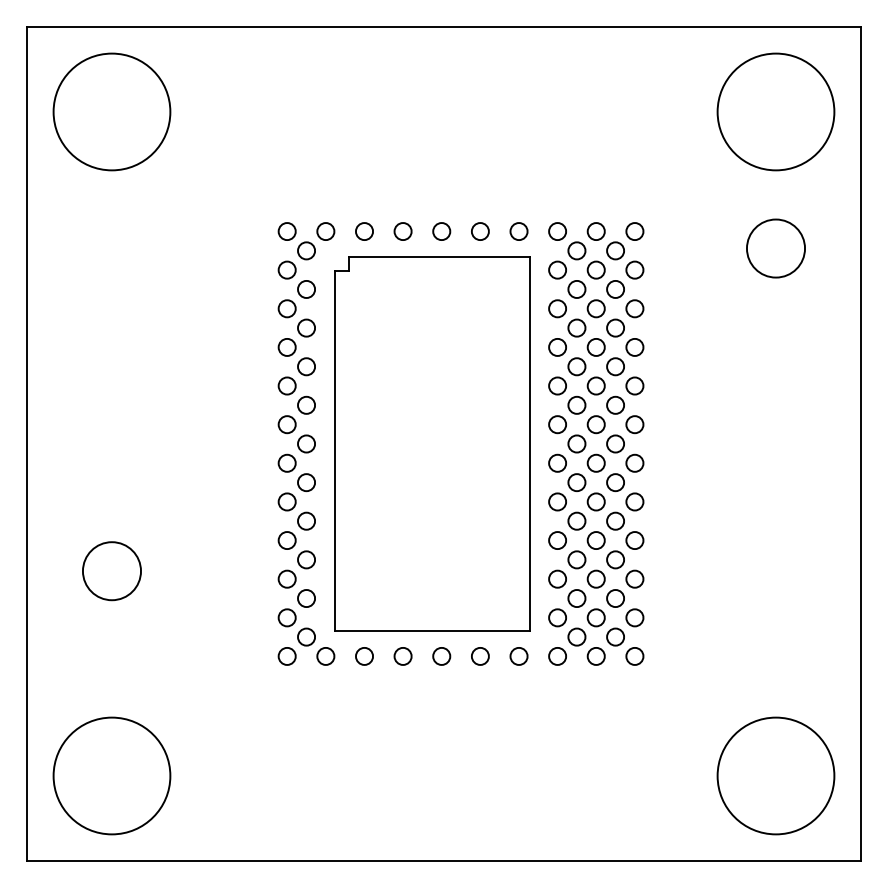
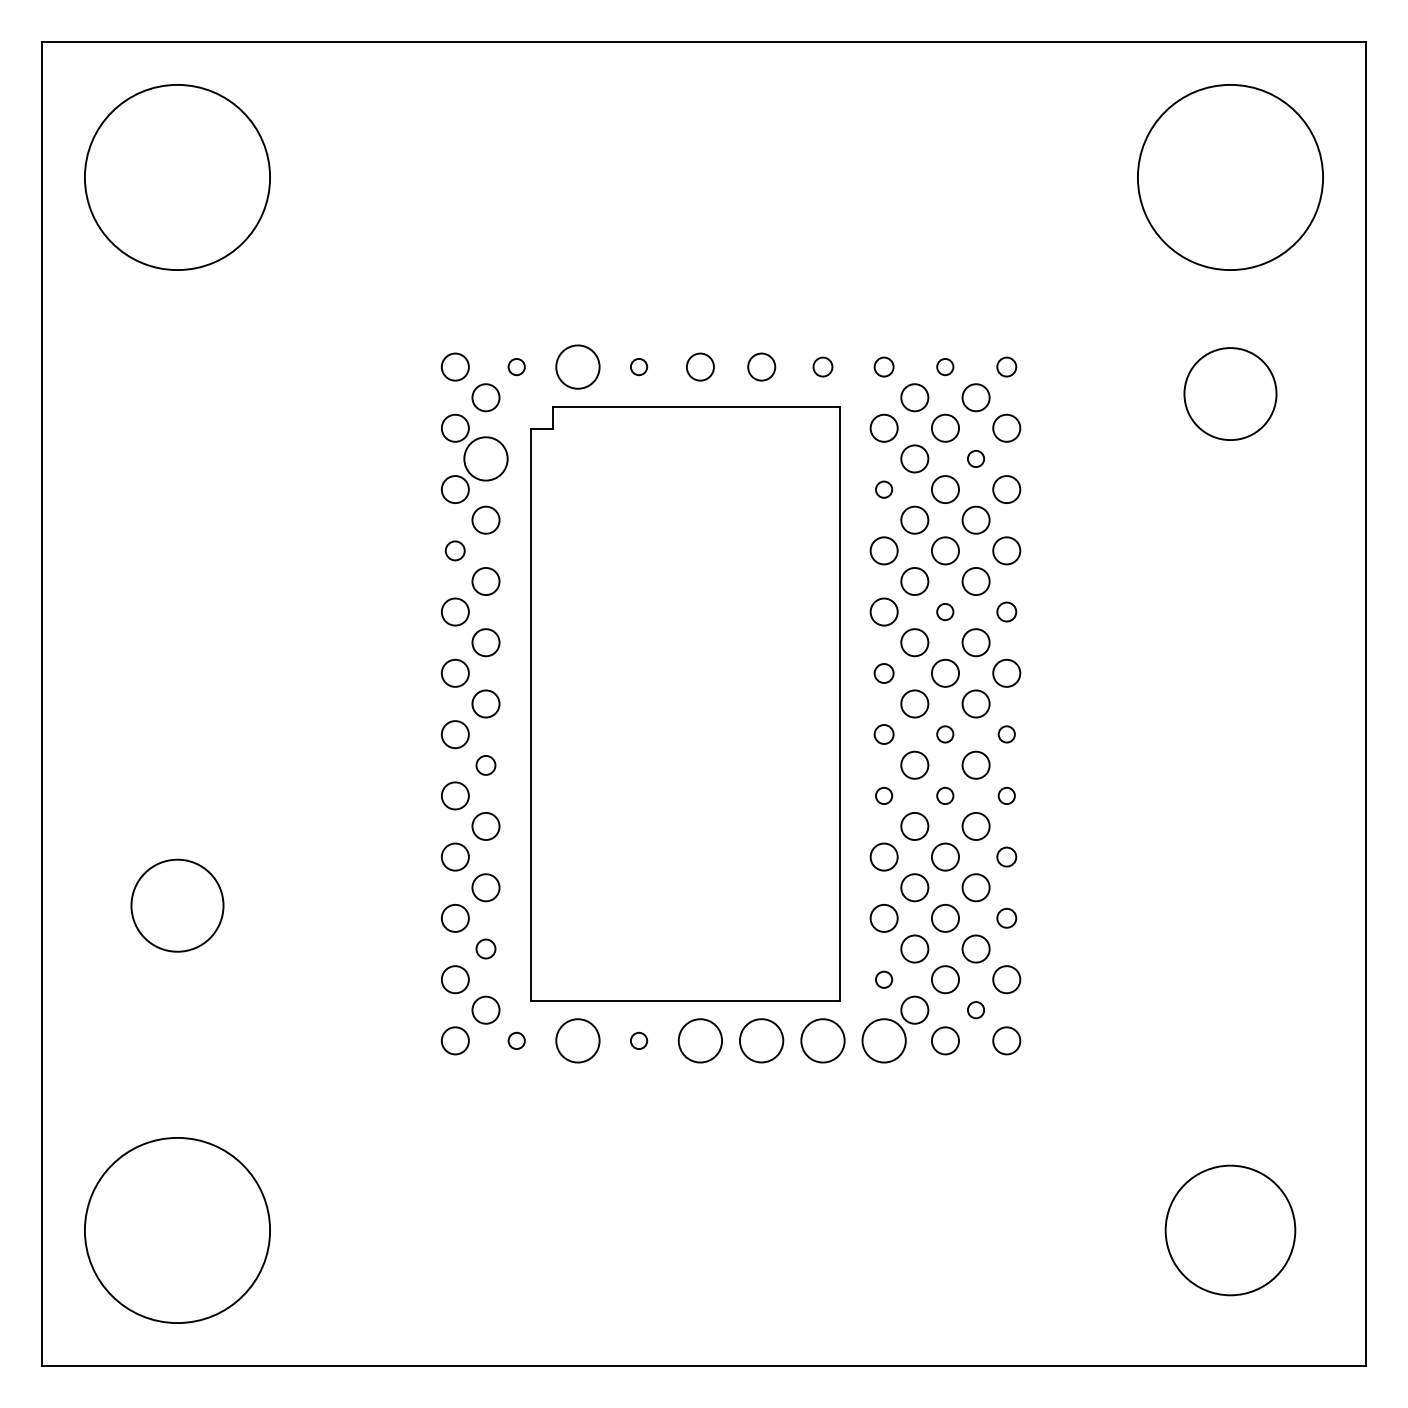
circle: (325, 231) -> (516, 367), size x0.6
circle: (364, 231) -> (577, 367), size x1.6
circle: (402, 231) -> (638, 367), size x0.6
circle: (518, 231) -> (822, 367), size x0.7
circle: (557, 231) -> (883, 367), size x0.7
circle: (595, 231) -> (944, 367), size x0.6
circle: (634, 231) -> (1006, 367), size x0.7
circle: (306, 289) -> (485, 458), size x1.6
circle: (615, 289) -> (975, 458), size x0.6
circle: (557, 308) -> (883, 489), size x0.6
circle: (286, 347) -> (454, 550), size x0.7
circle: (595, 385) -> (944, 611), size x0.6
circle: (634, 385) -> (1006, 611), size x0.7
circle: (557, 424) -> (883, 673), size x0.7
circle: (557, 462) -> (883, 733), size x0.7
circle: (595, 462) -> (944, 733), size x0.6
circle: (634, 462) -> (1006, 733), size x0.6
circle: (306, 482) -> (485, 765), size x0.7
circle: (557, 501) -> (883, 795), size x0.6
circle: (595, 501) -> (944, 795), size x0.6
circle: (634, 501) -> (1006, 795), size x0.6
circle: (634, 540) -> (1006, 857), size x0.7
circle: (634, 578) -> (1006, 917), size x0.7
circle: (306, 598) -> (485, 949), size x0.7
circle: (557, 617) -> (883, 979), size x0.6
circle: (615, 636) -> (975, 1009), size x0.6
circle: (364, 655) -> (577, 1039), size x1.6
circle: (441, 655) -> (700, 1039), size x1.6
circle: (518, 655) -> (822, 1039), size x1.6
circle: (557, 655) -> (883, 1039), size x1.6
circle: (325, 656) -> (516, 1040), size x0.6
circle: (402, 656) -> (638, 1040), size x0.6
circle: (480, 656) -> (761, 1040), size x1.6
circle: (775, 775) -> (1229, 1229), size x0.7

